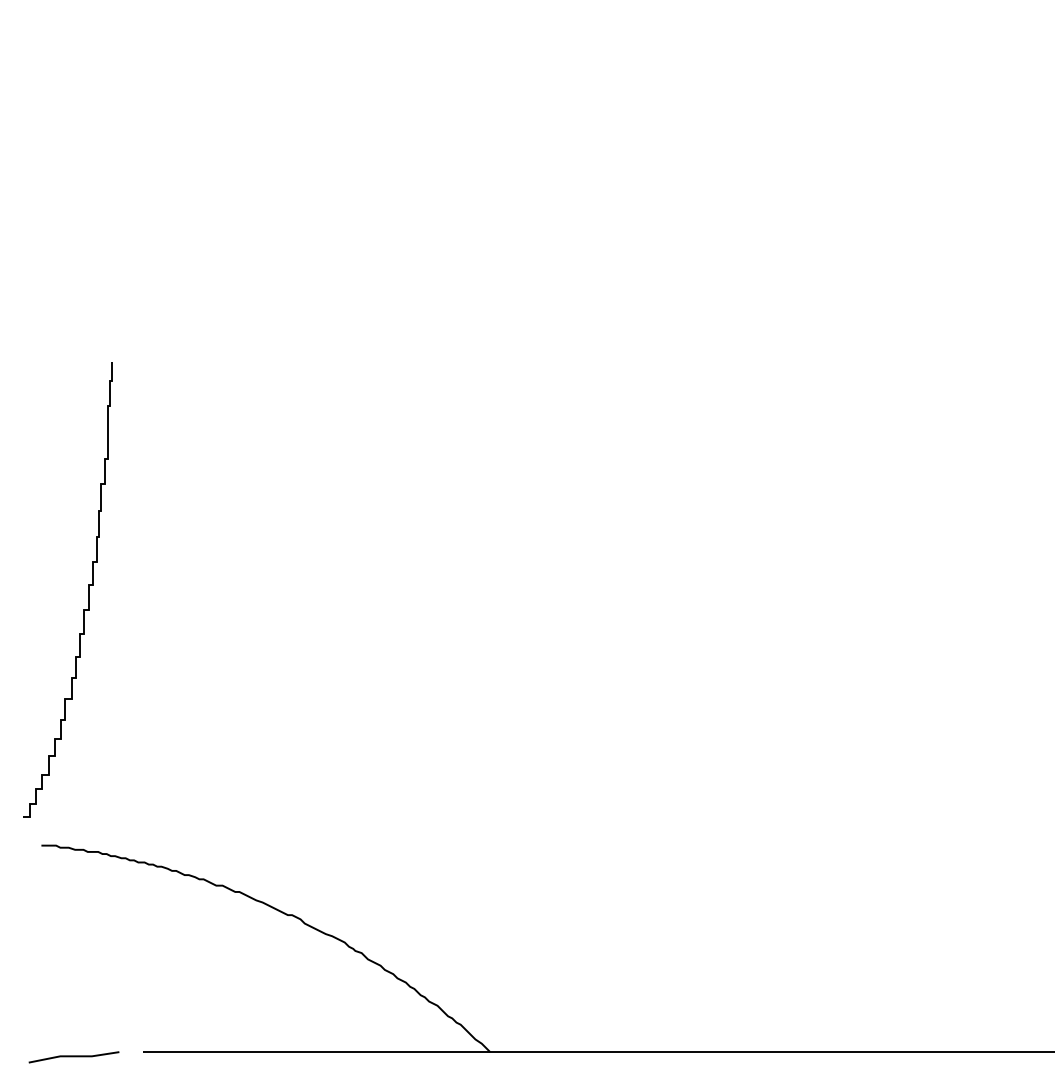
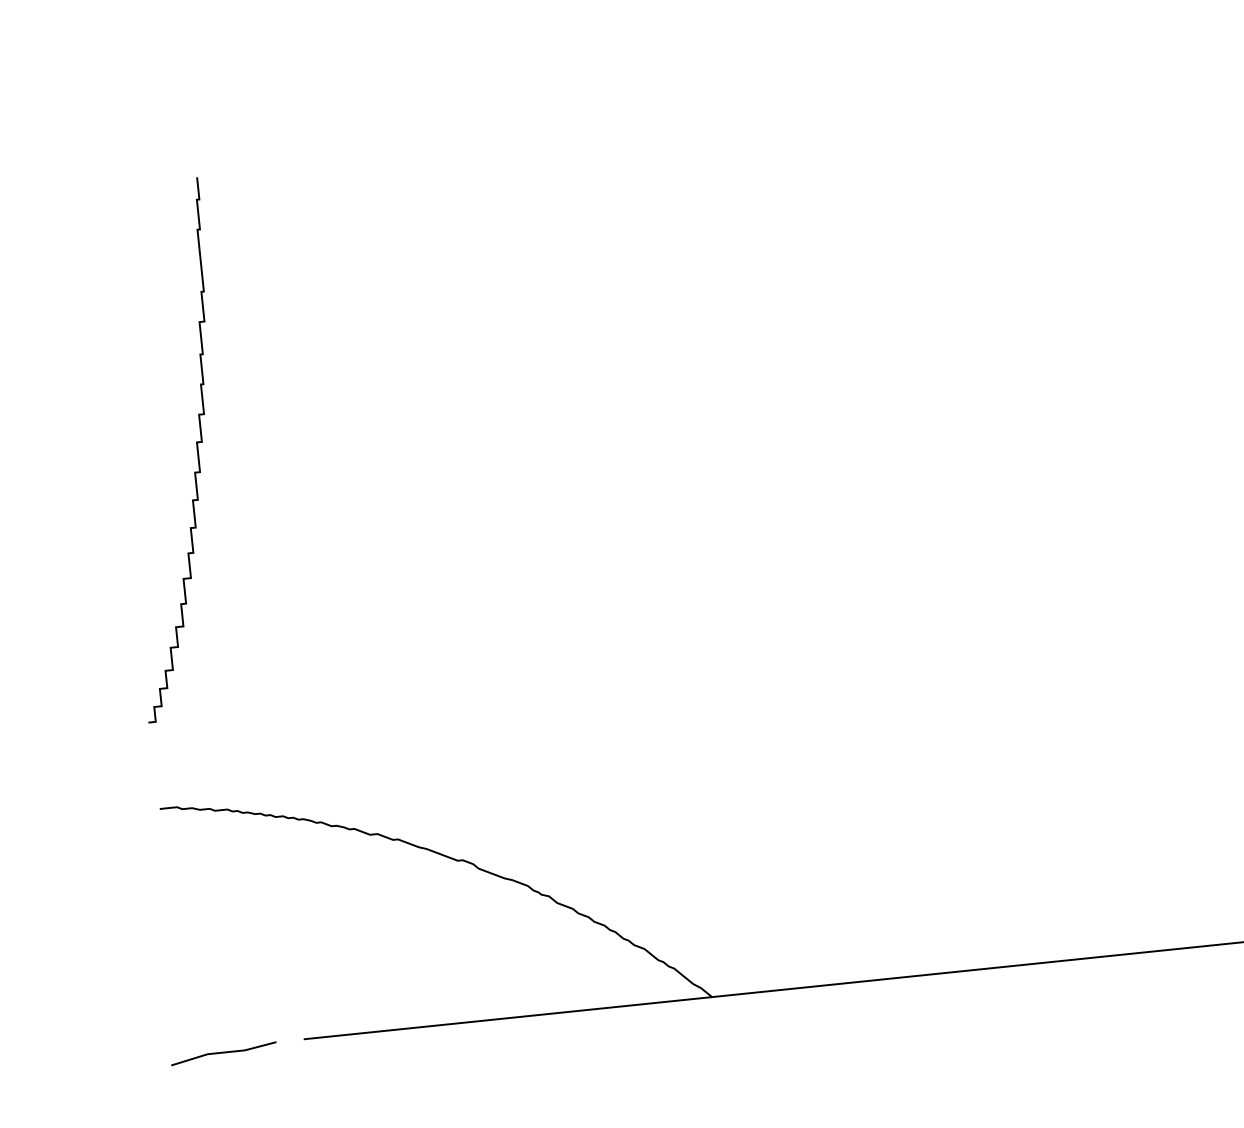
curve: (88, 589) -> (197, 447), moved

